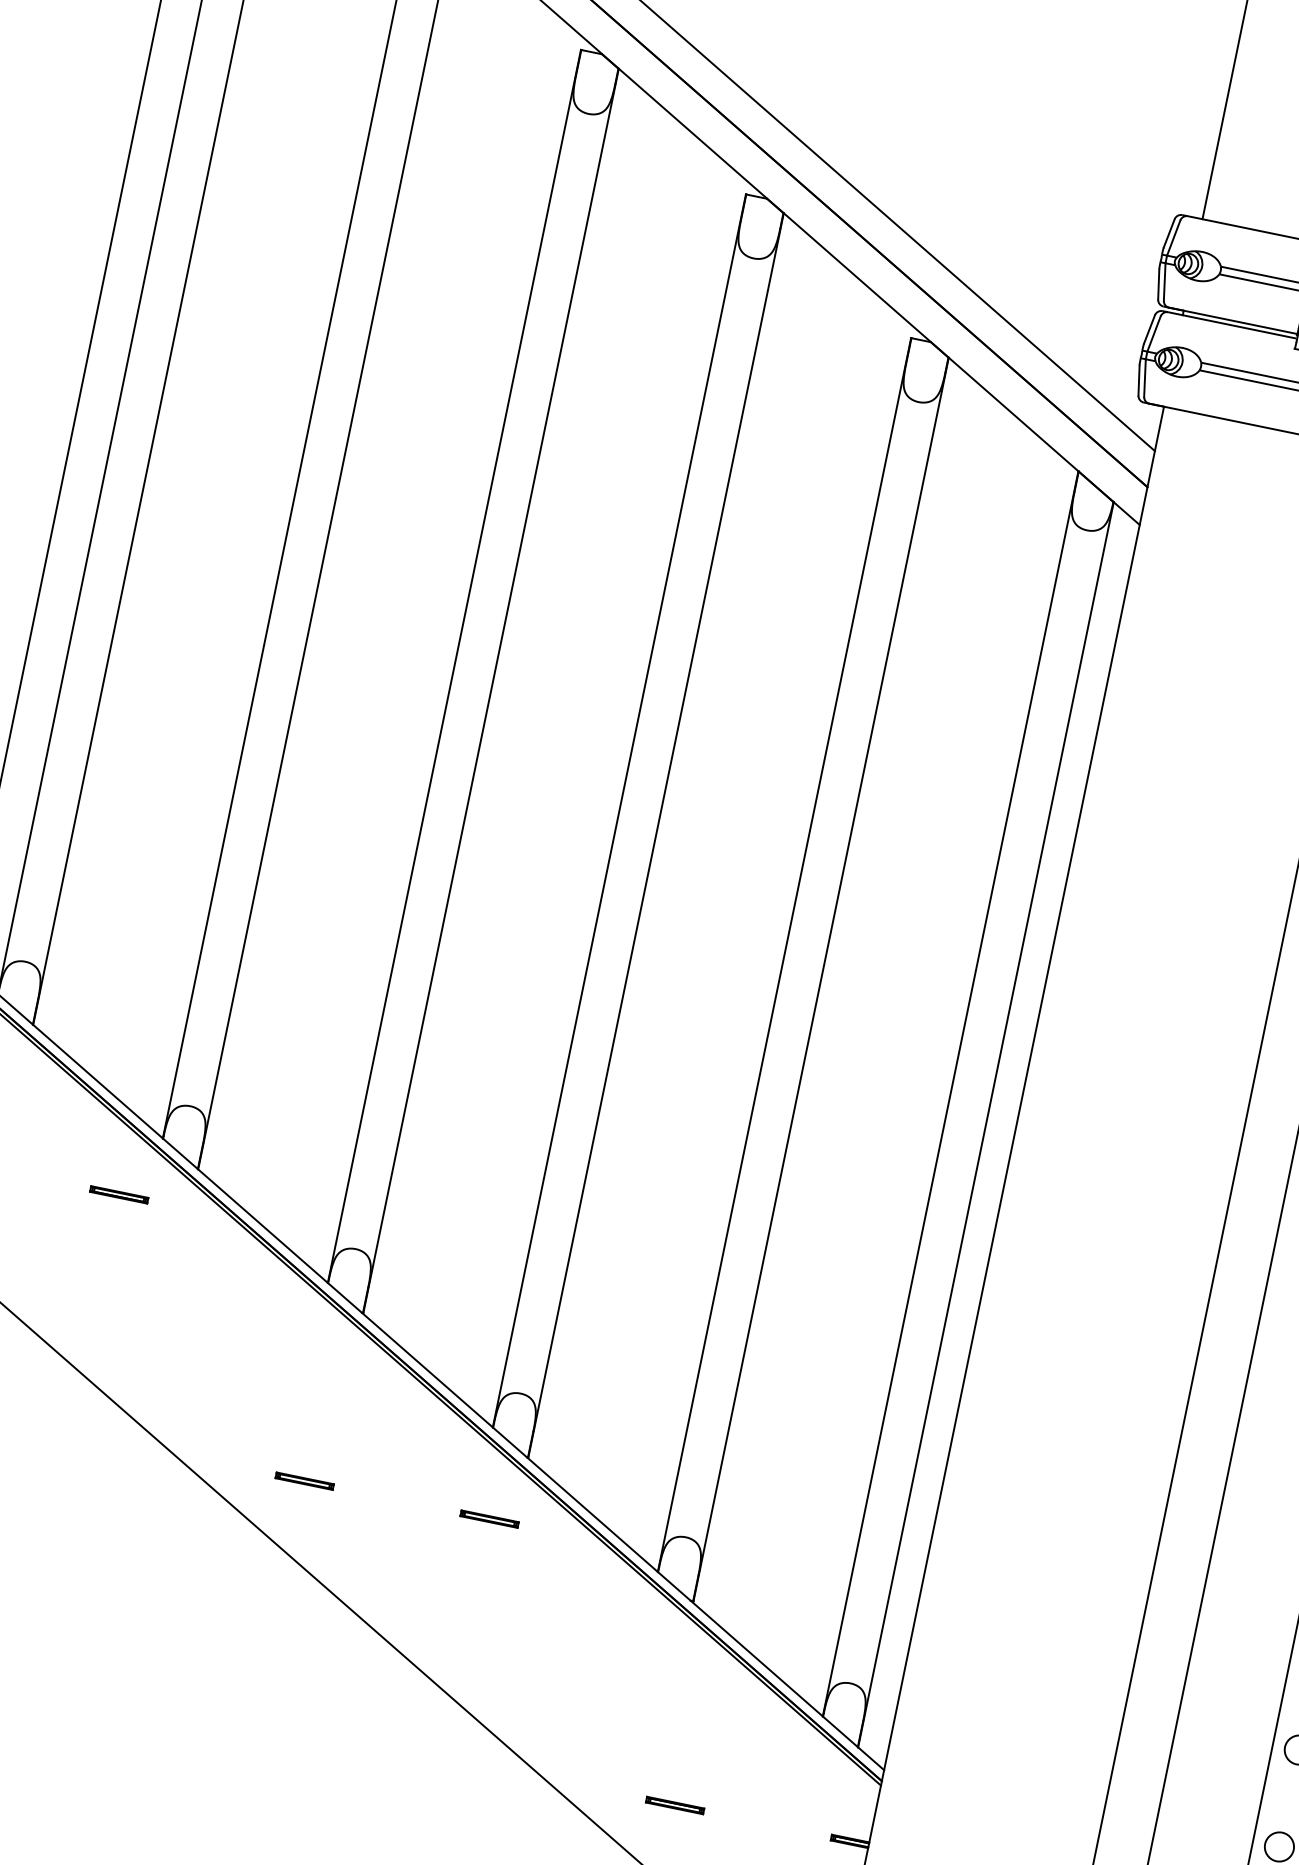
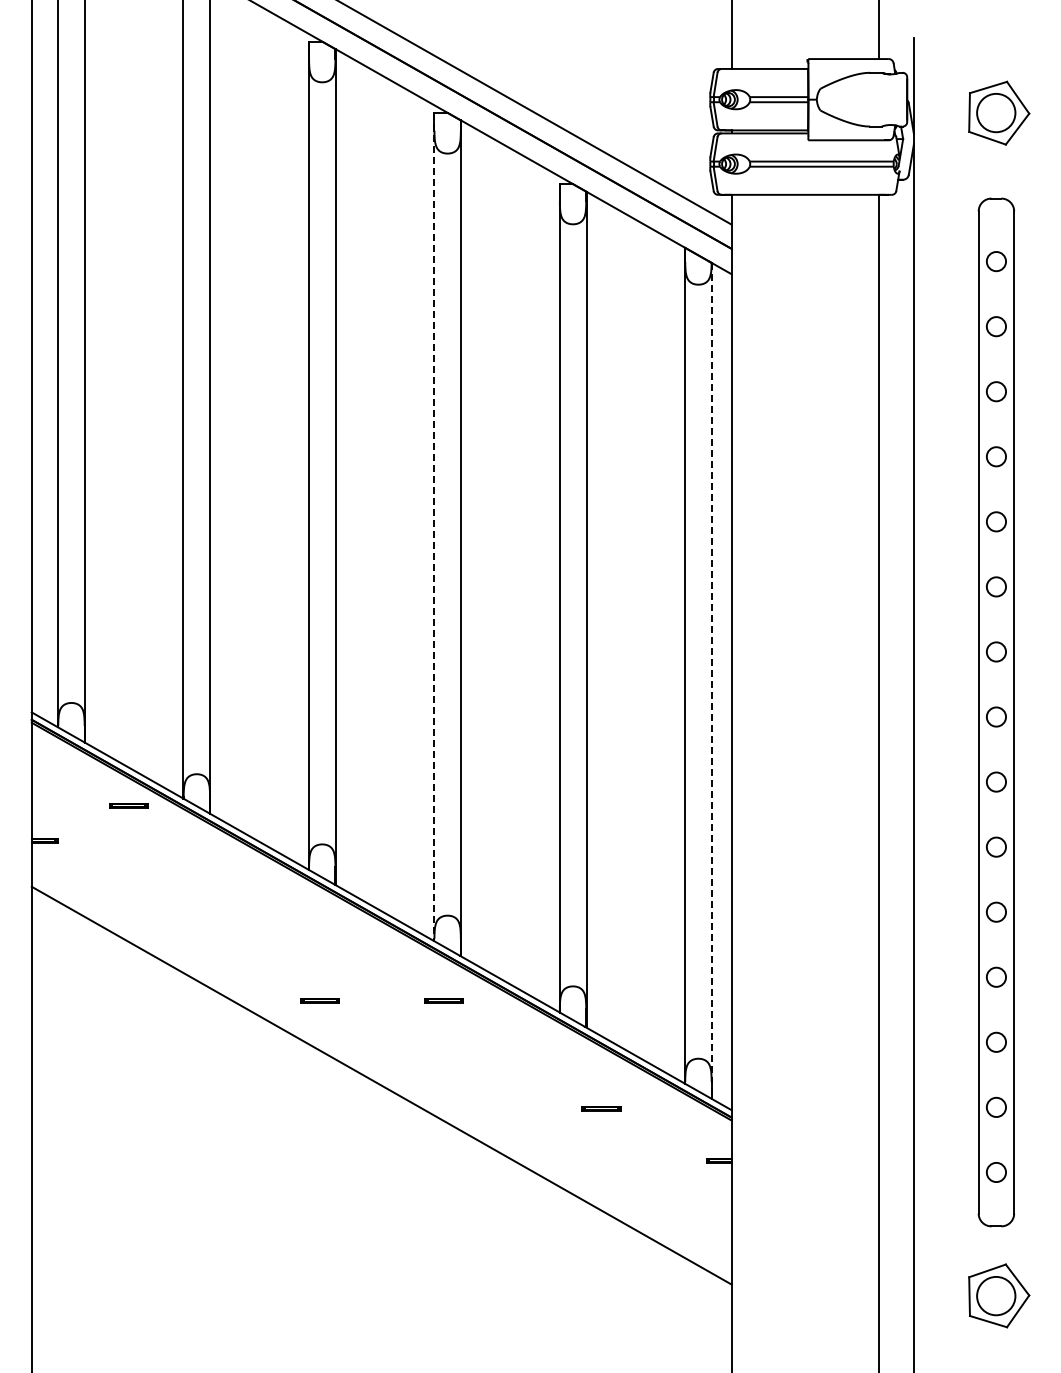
line: (619, 811) -> (434, 527), solid -> dashed
line: (985, 1125) -> (711, 681), solid -> dashed
part: (118, 1194) -> (128, 805), moved
part: (674, 1805) -> (601, 1108), moved

